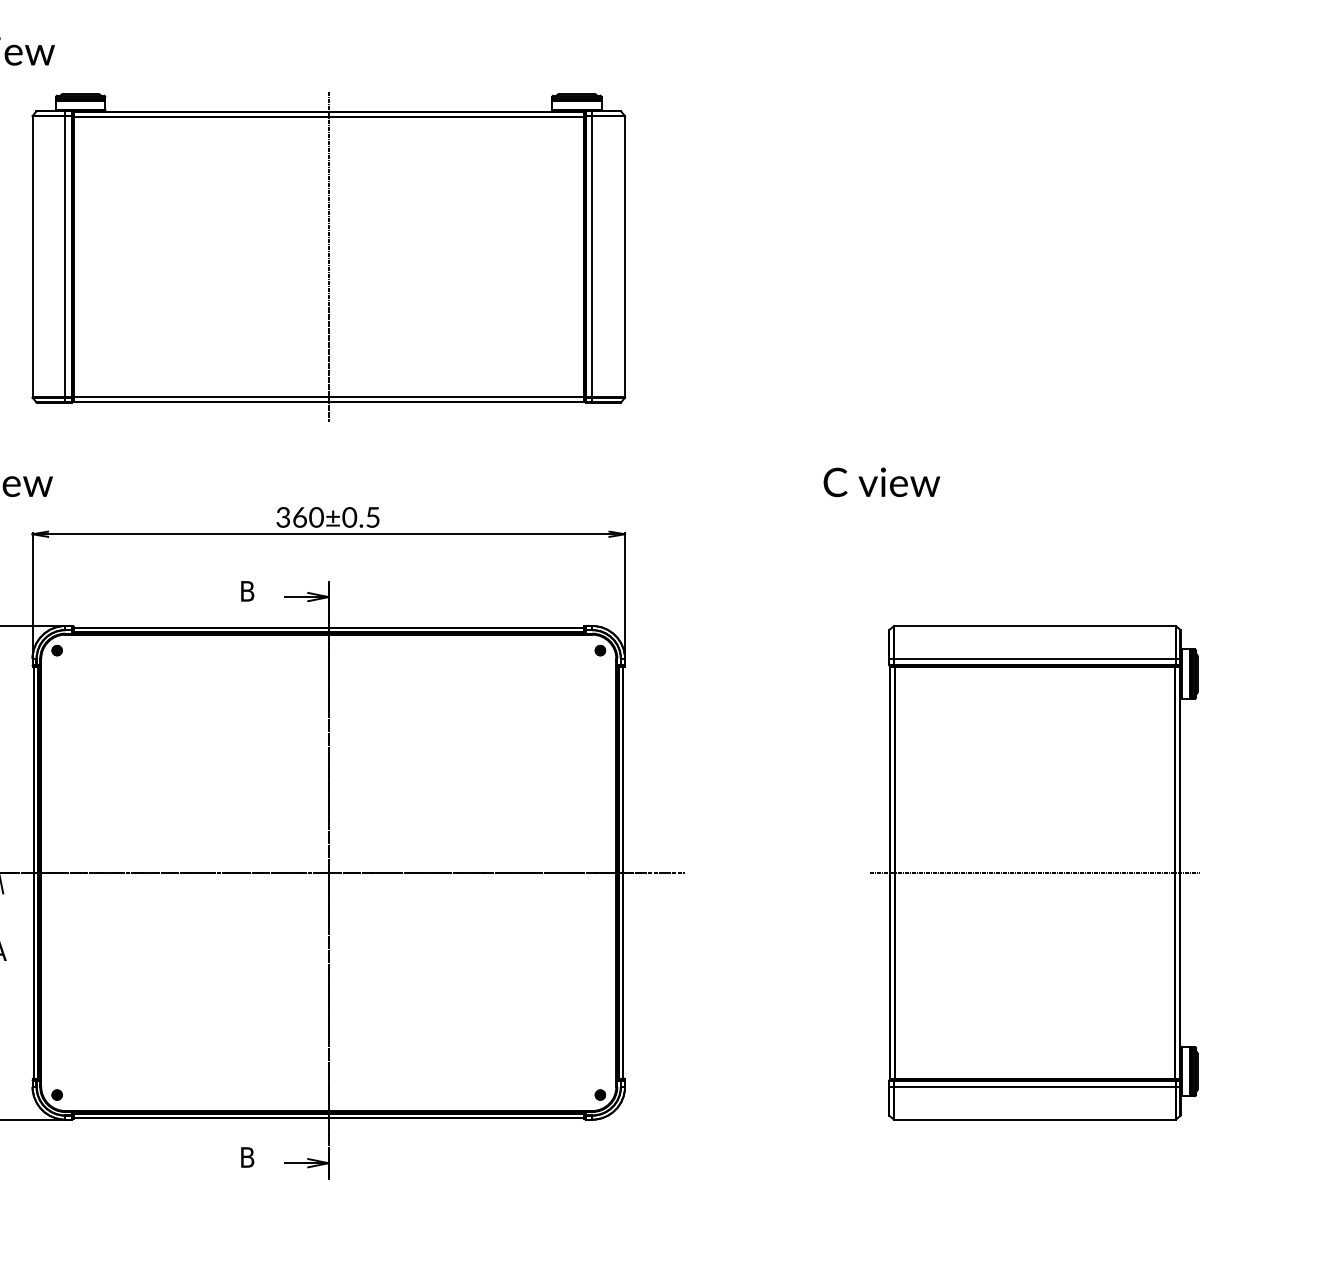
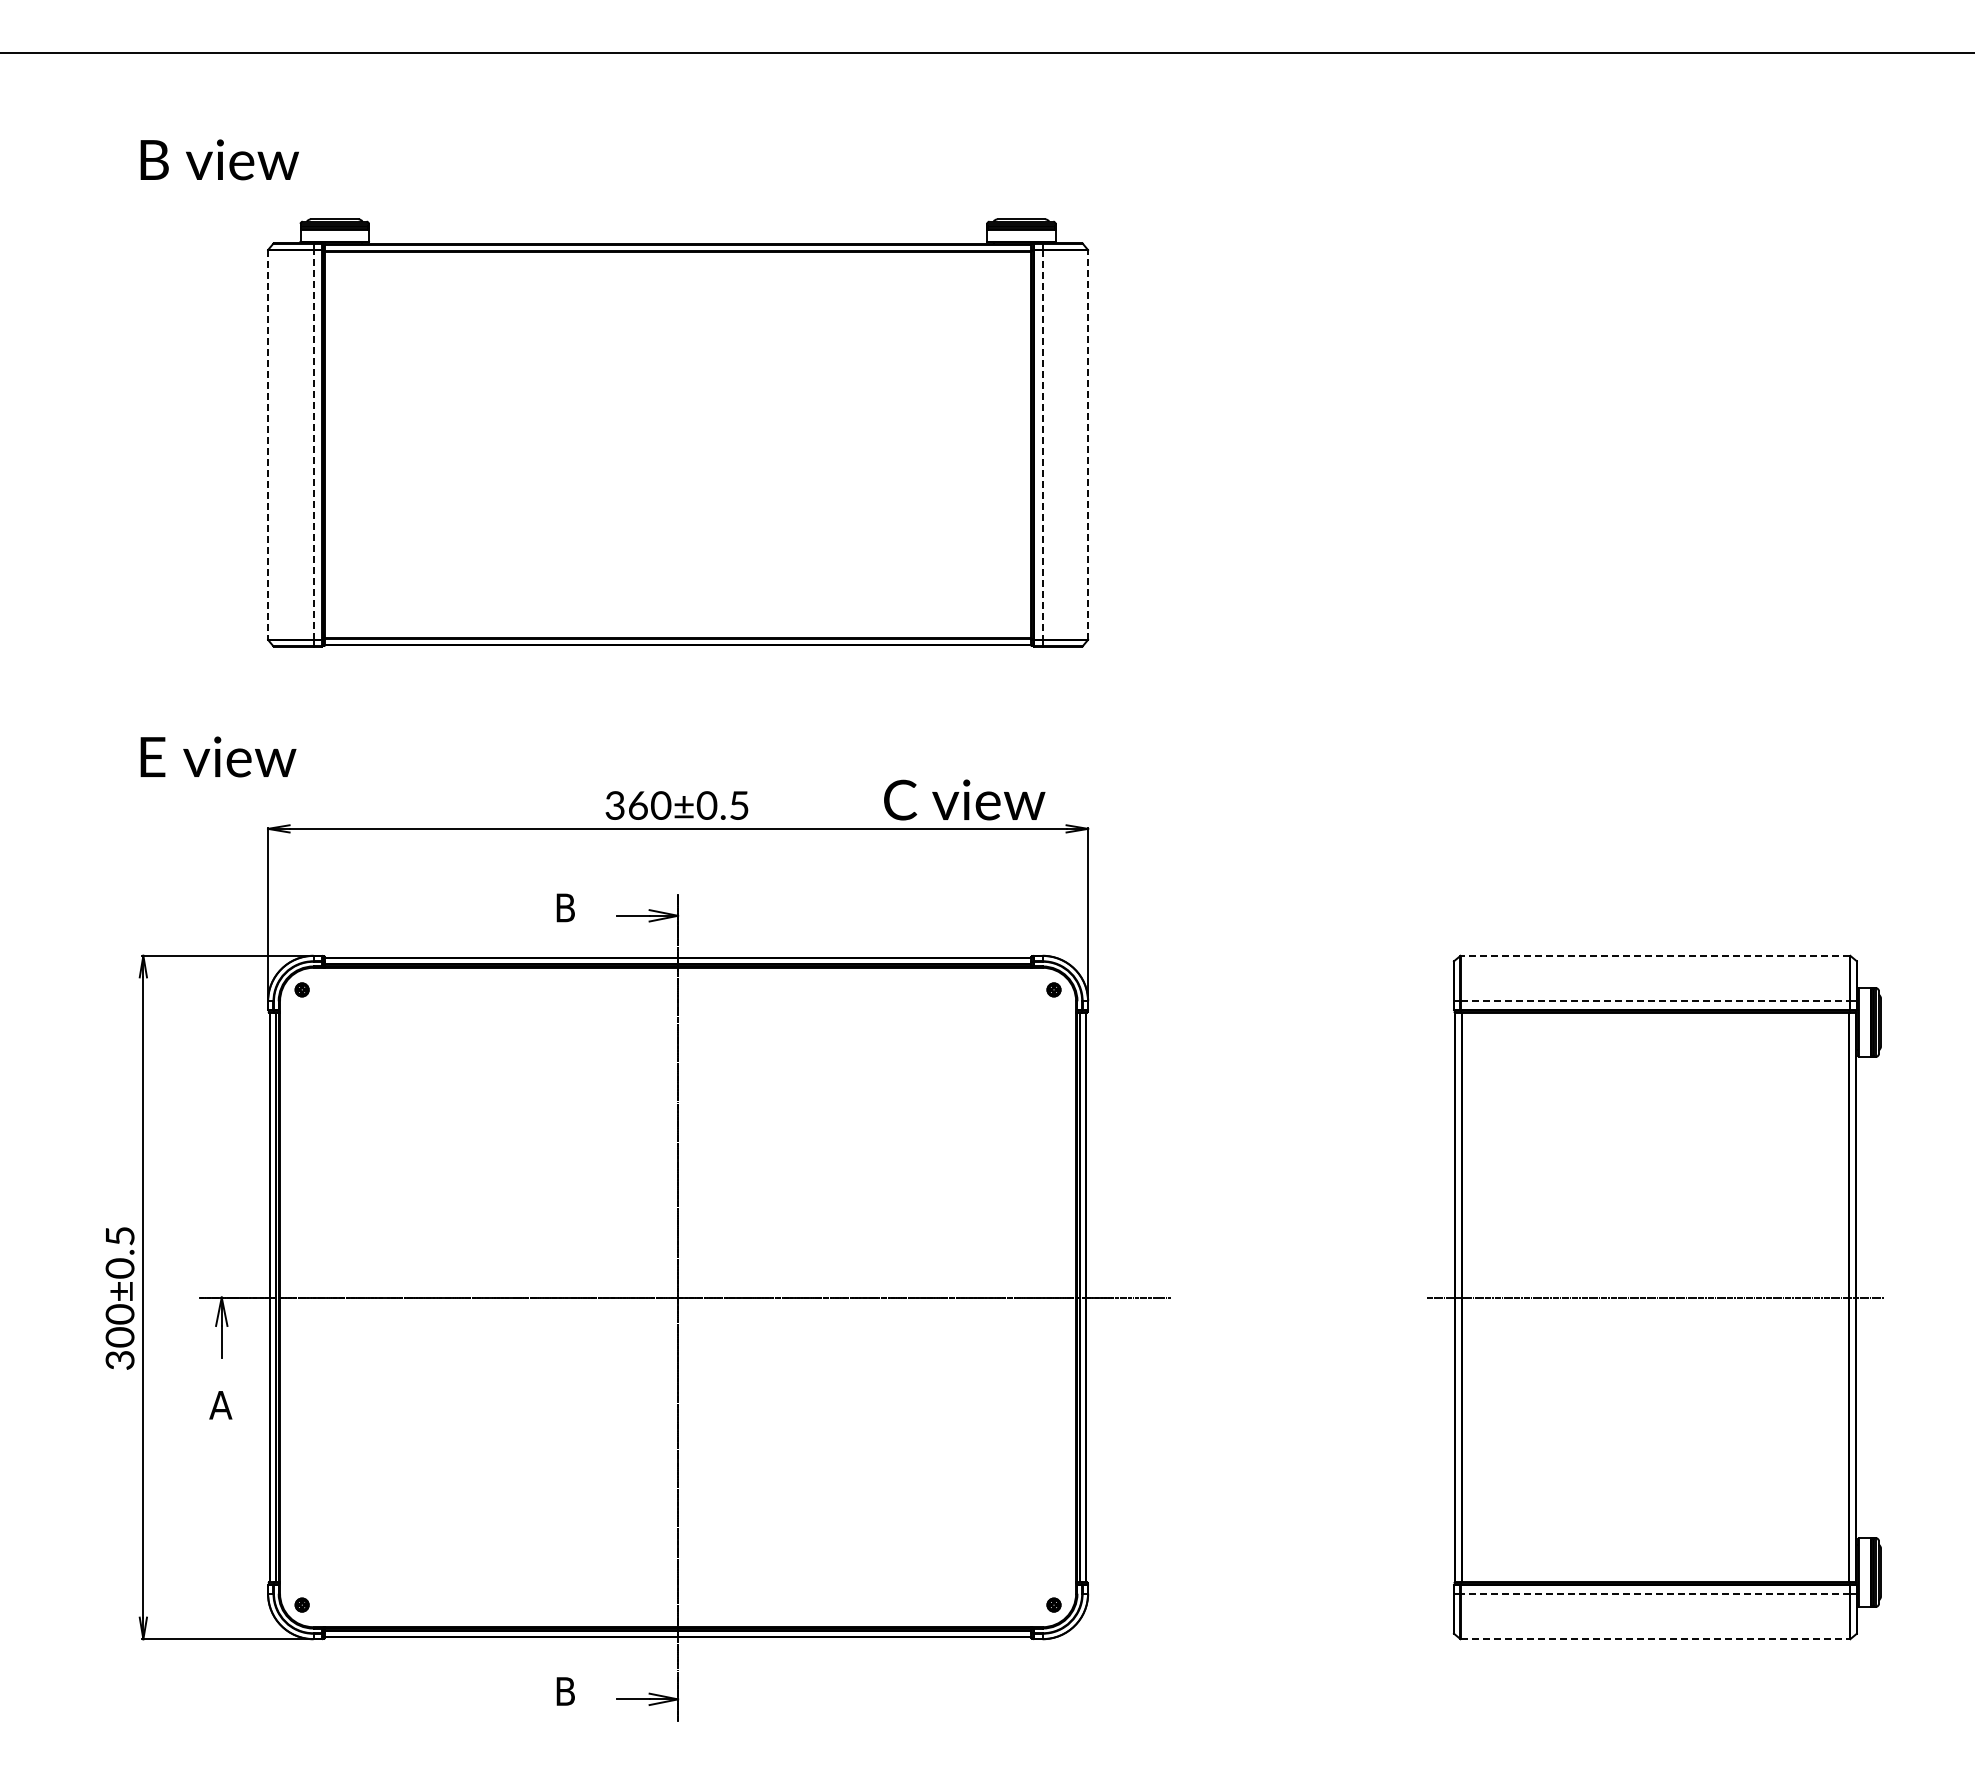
line: (32, 256) -> (267, 444), solid -> dashed
line: (65, 256) -> (313, 444), solid -> dashed
line: (329, 256) -> (678, 444), removed
line: (592, 256) -> (1042, 444), solid -> dashed
line: (625, 256) -> (1088, 444), solid -> dashed
text: (881, 481) -> (964, 799), moved
line: (1034, 625) -> (1655, 955), solid -> dashed
line: (1034, 658) -> (1655, 1001), solid -> dashed
line: (1034, 1086) -> (1655, 1593), solid -> dashed
line: (1034, 1119) -> (1655, 1639), solid -> dashed

